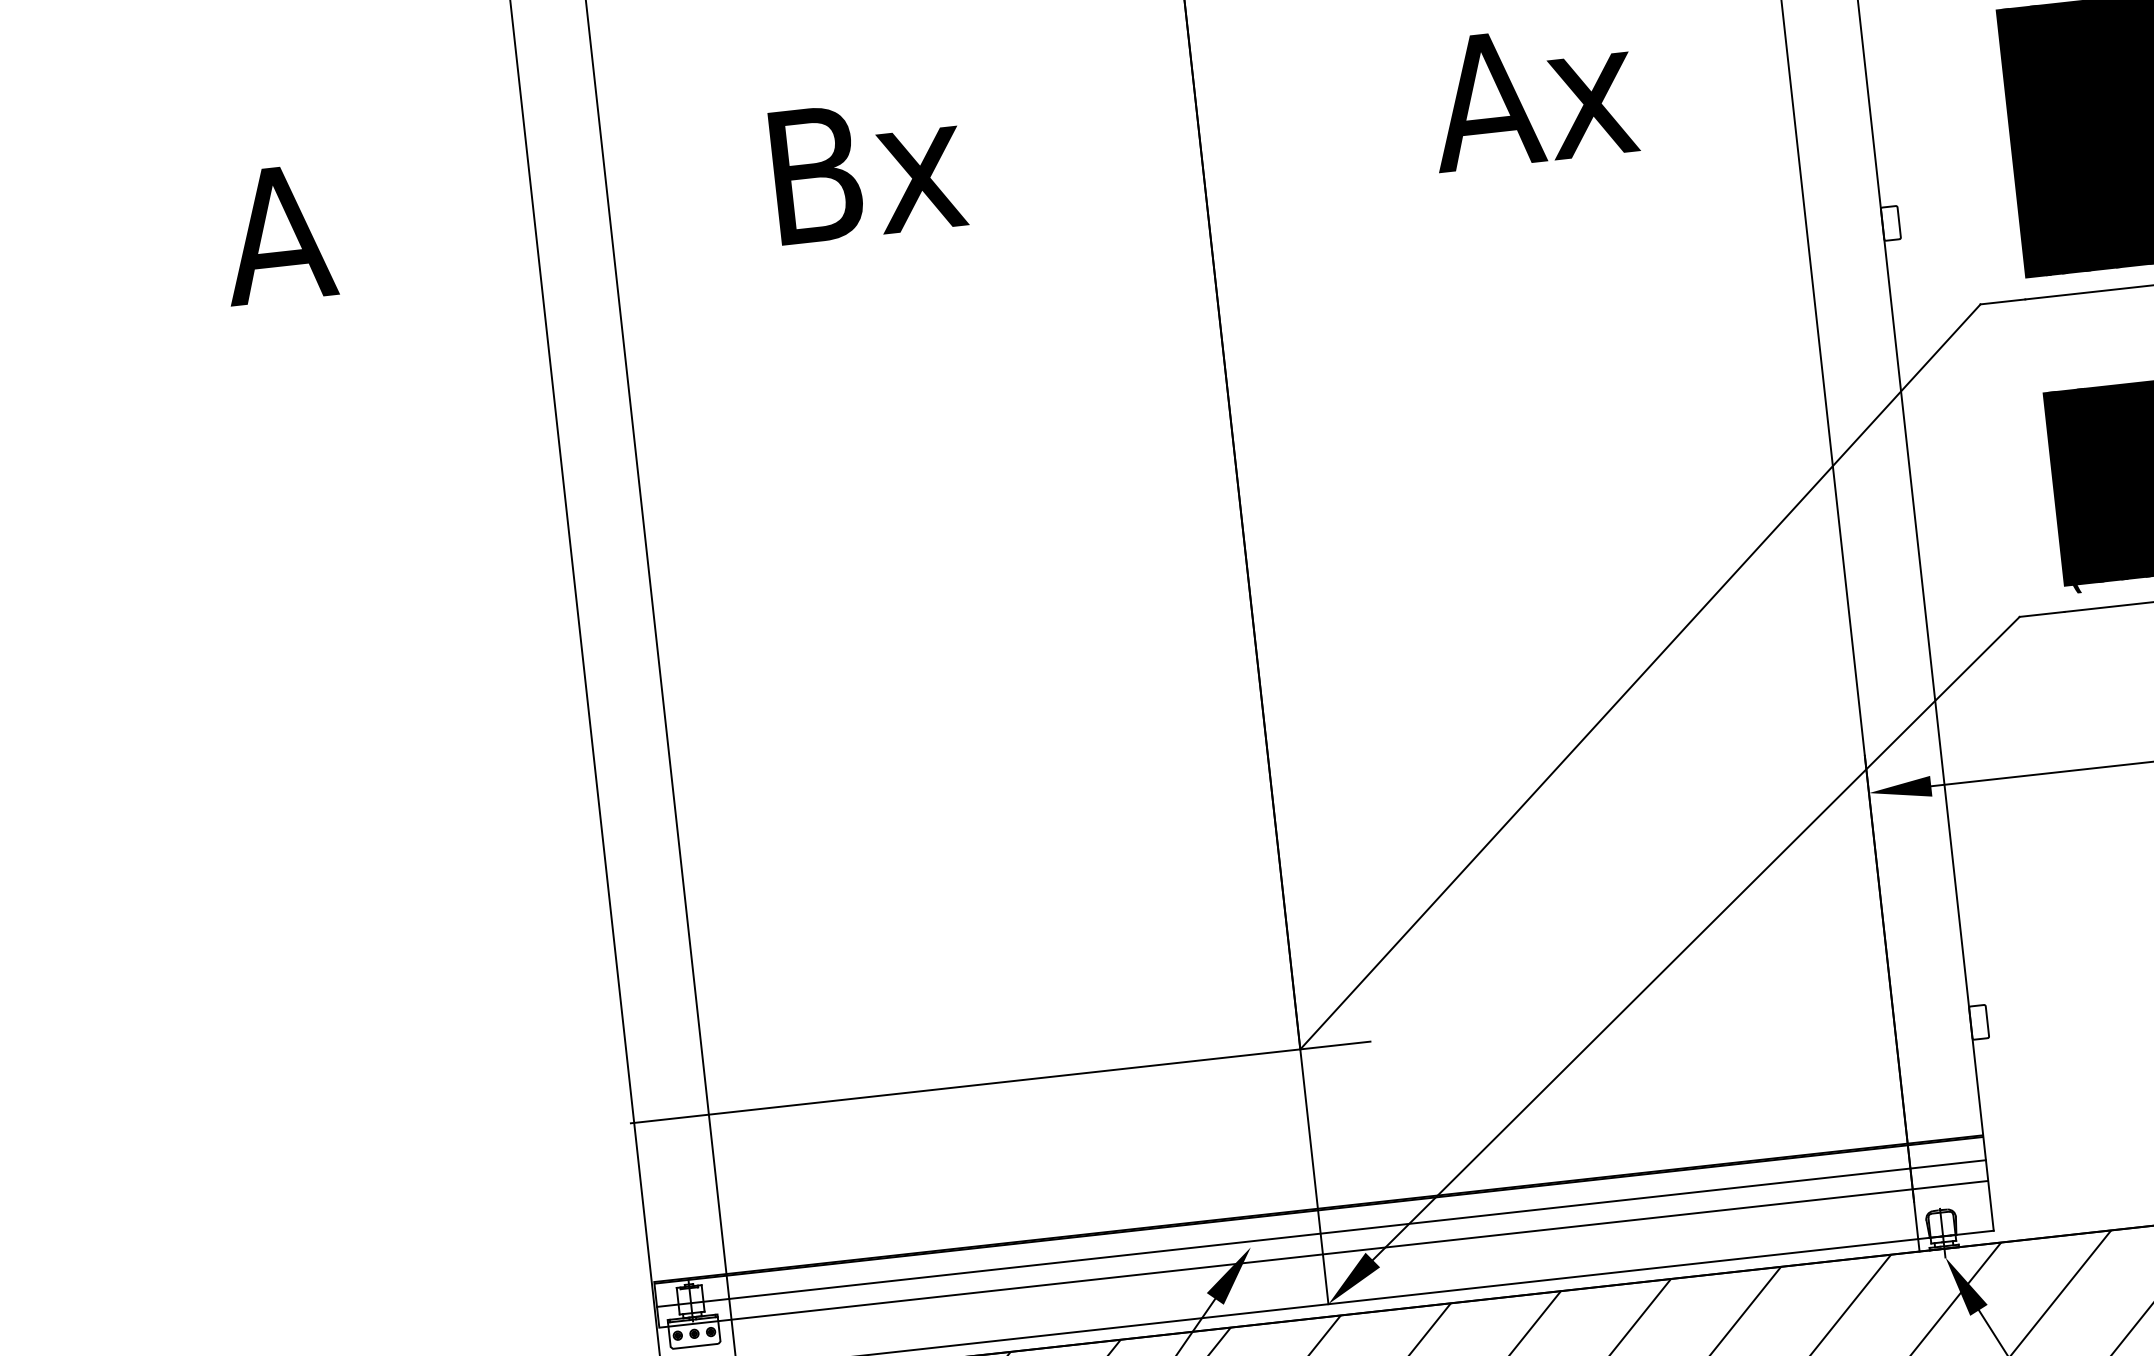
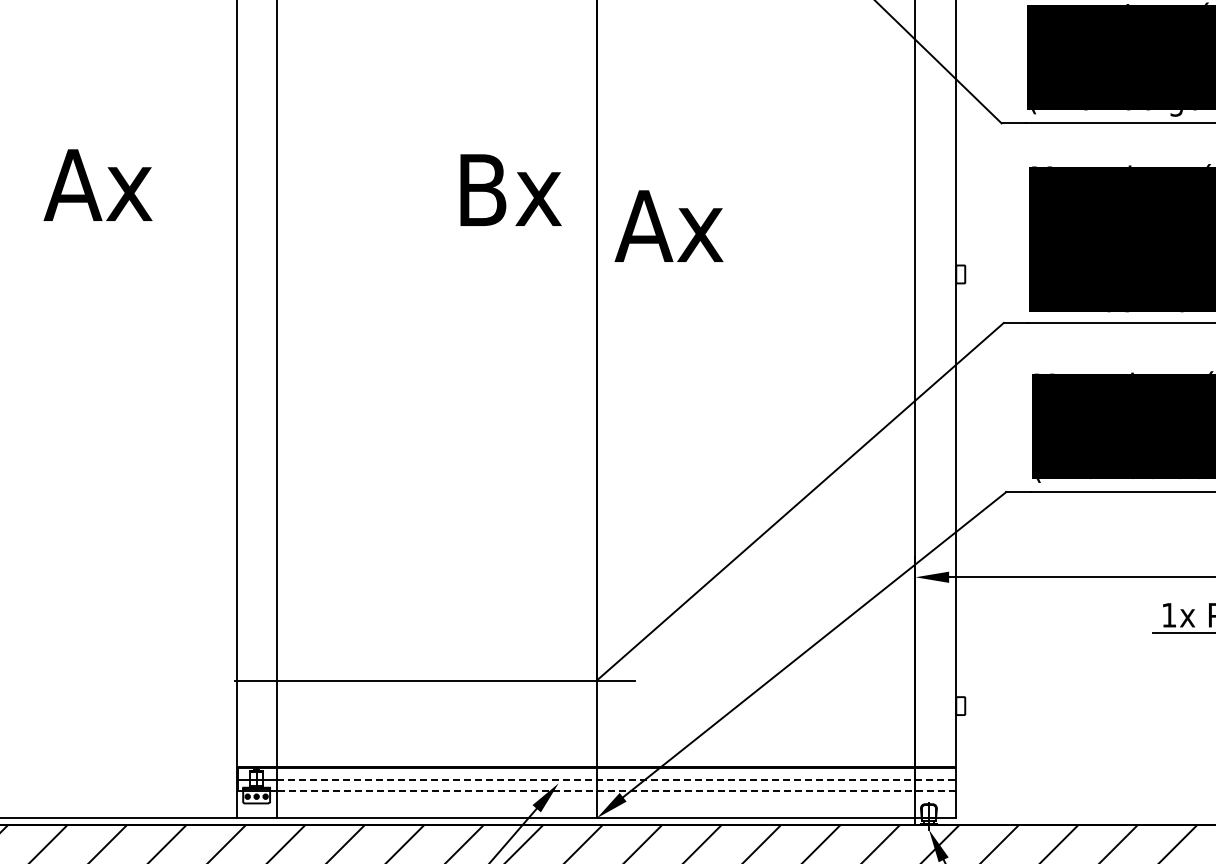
text: (1531, 94) -> (668, 225), moved
text: (867, 167) -> (510, 189), moved
text: (274, 233) -> (97, 184), A -> Ax
line: (1359, 1230) -> (617, 780), solid -> dashed
line: (1359, 1250) -> (616, 791), solid -> dashed

